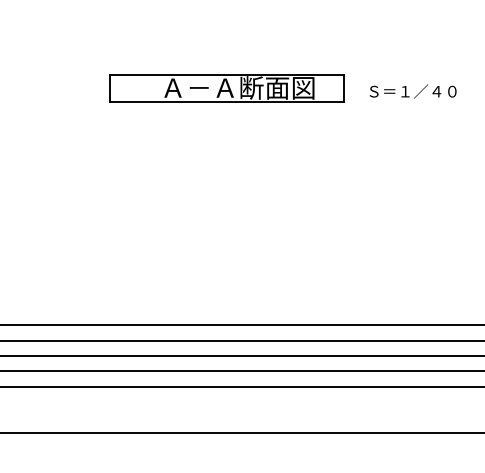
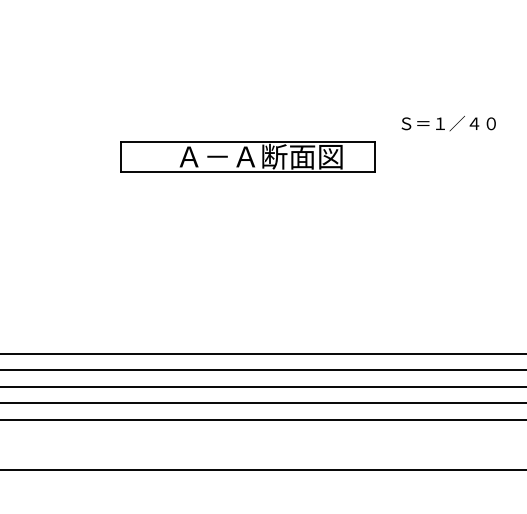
part: (226, 87) -> (247, 156), moved
text: (412, 91) -> (448, 123), moved

